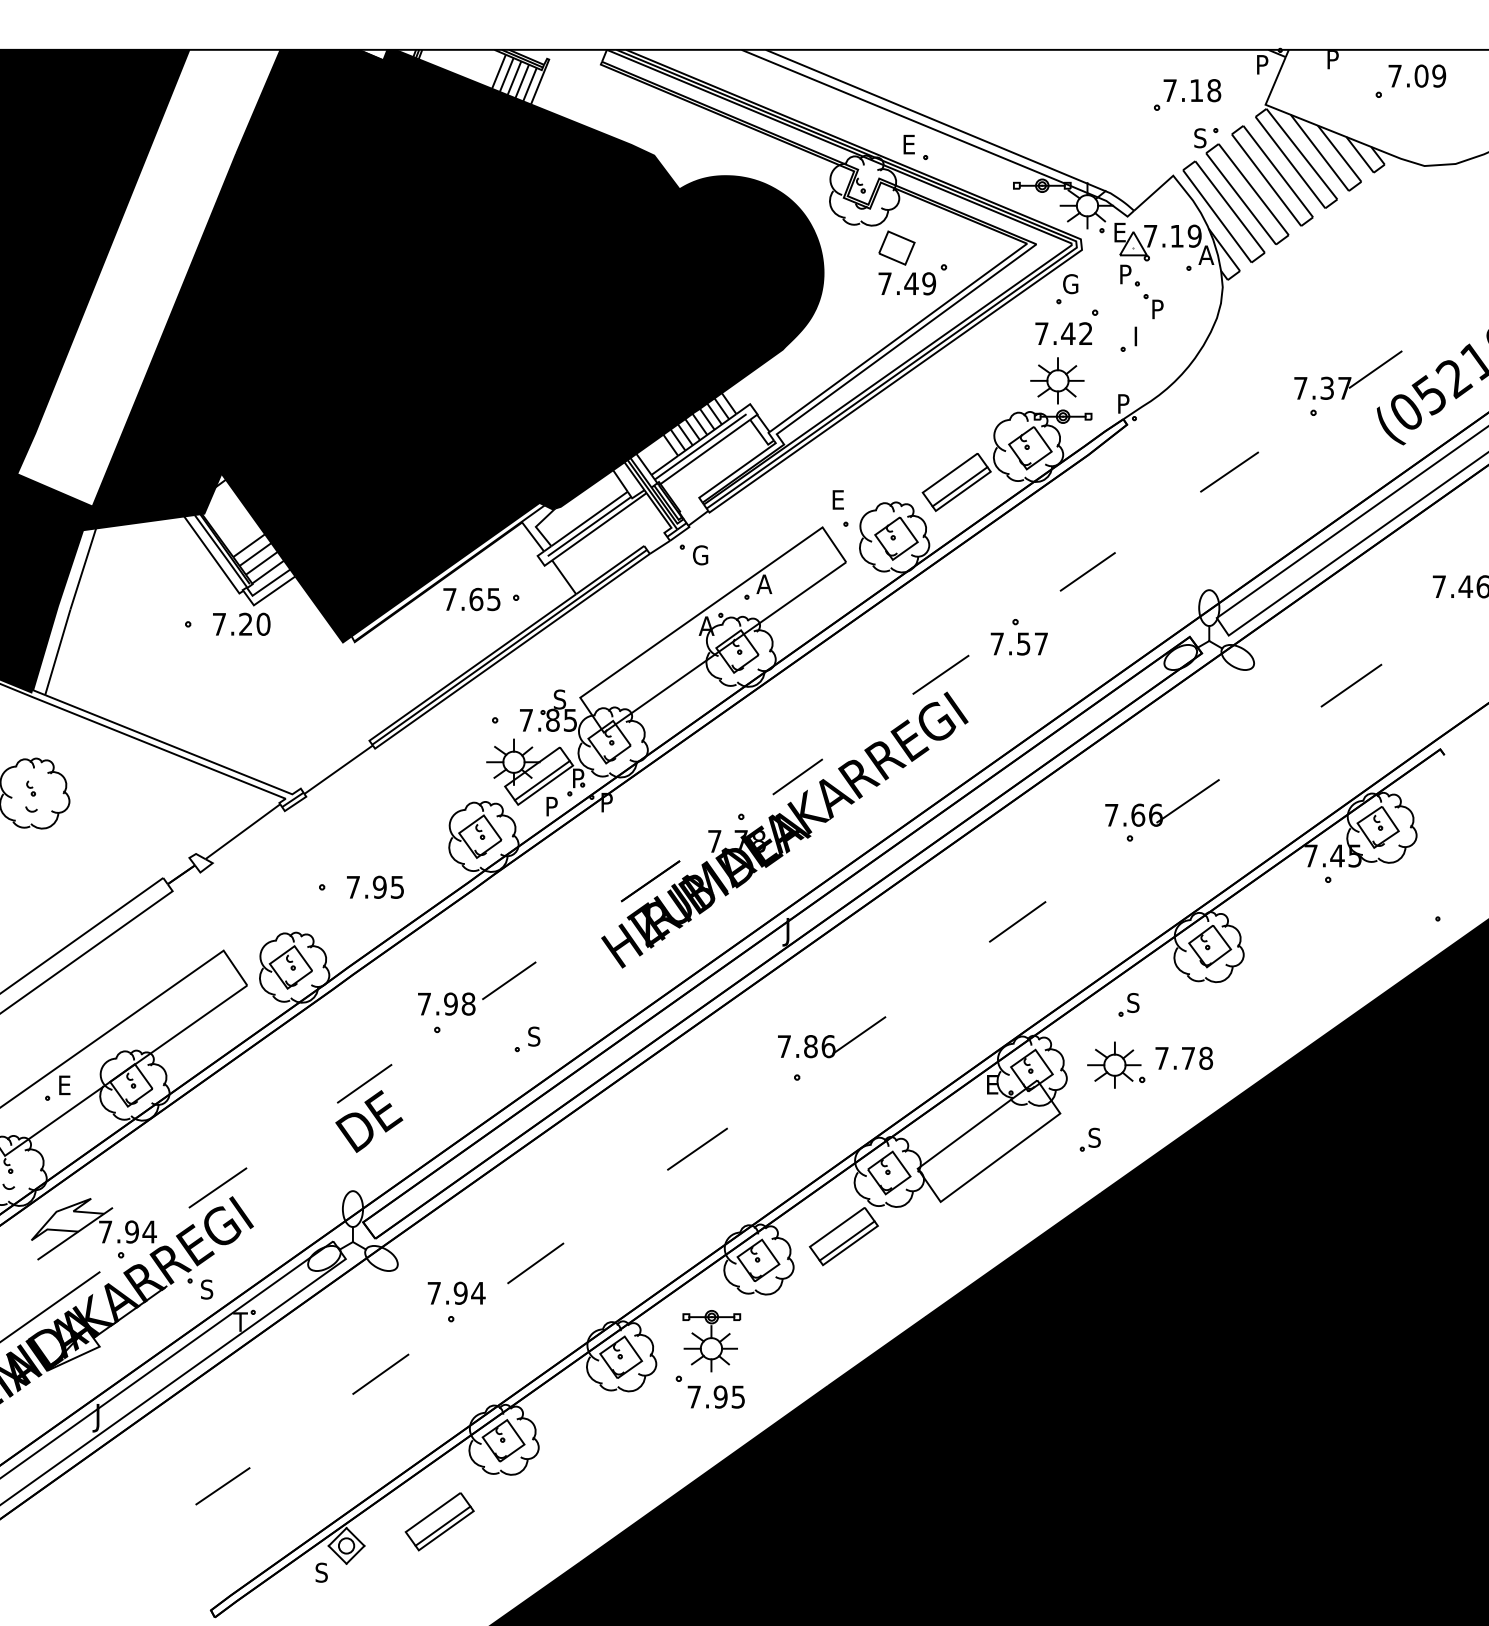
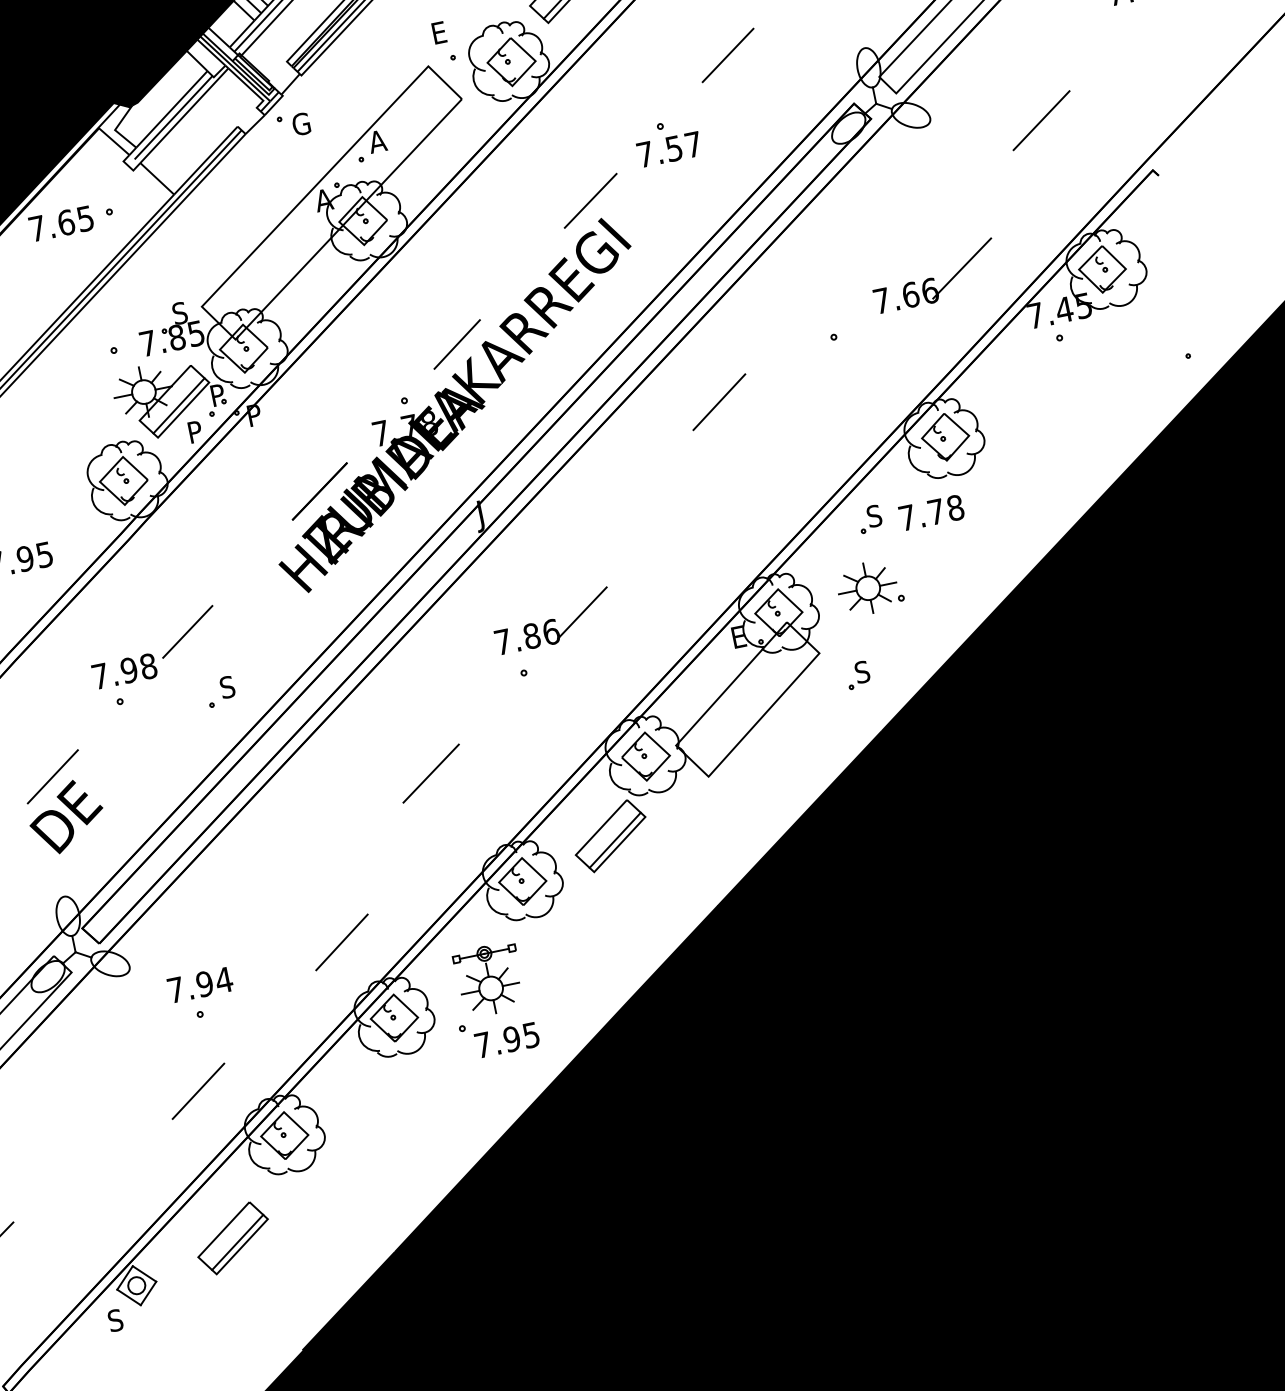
part: (1162, 802) -> (934, 275), moved
line: (1017, 921) -> (719, 401), moved
text: (1183, 1057) -> (930, 512), moved
line: (535, 1263) -> (341, 942), moved
line: (380, 1373) -> (197, 1090), moved

